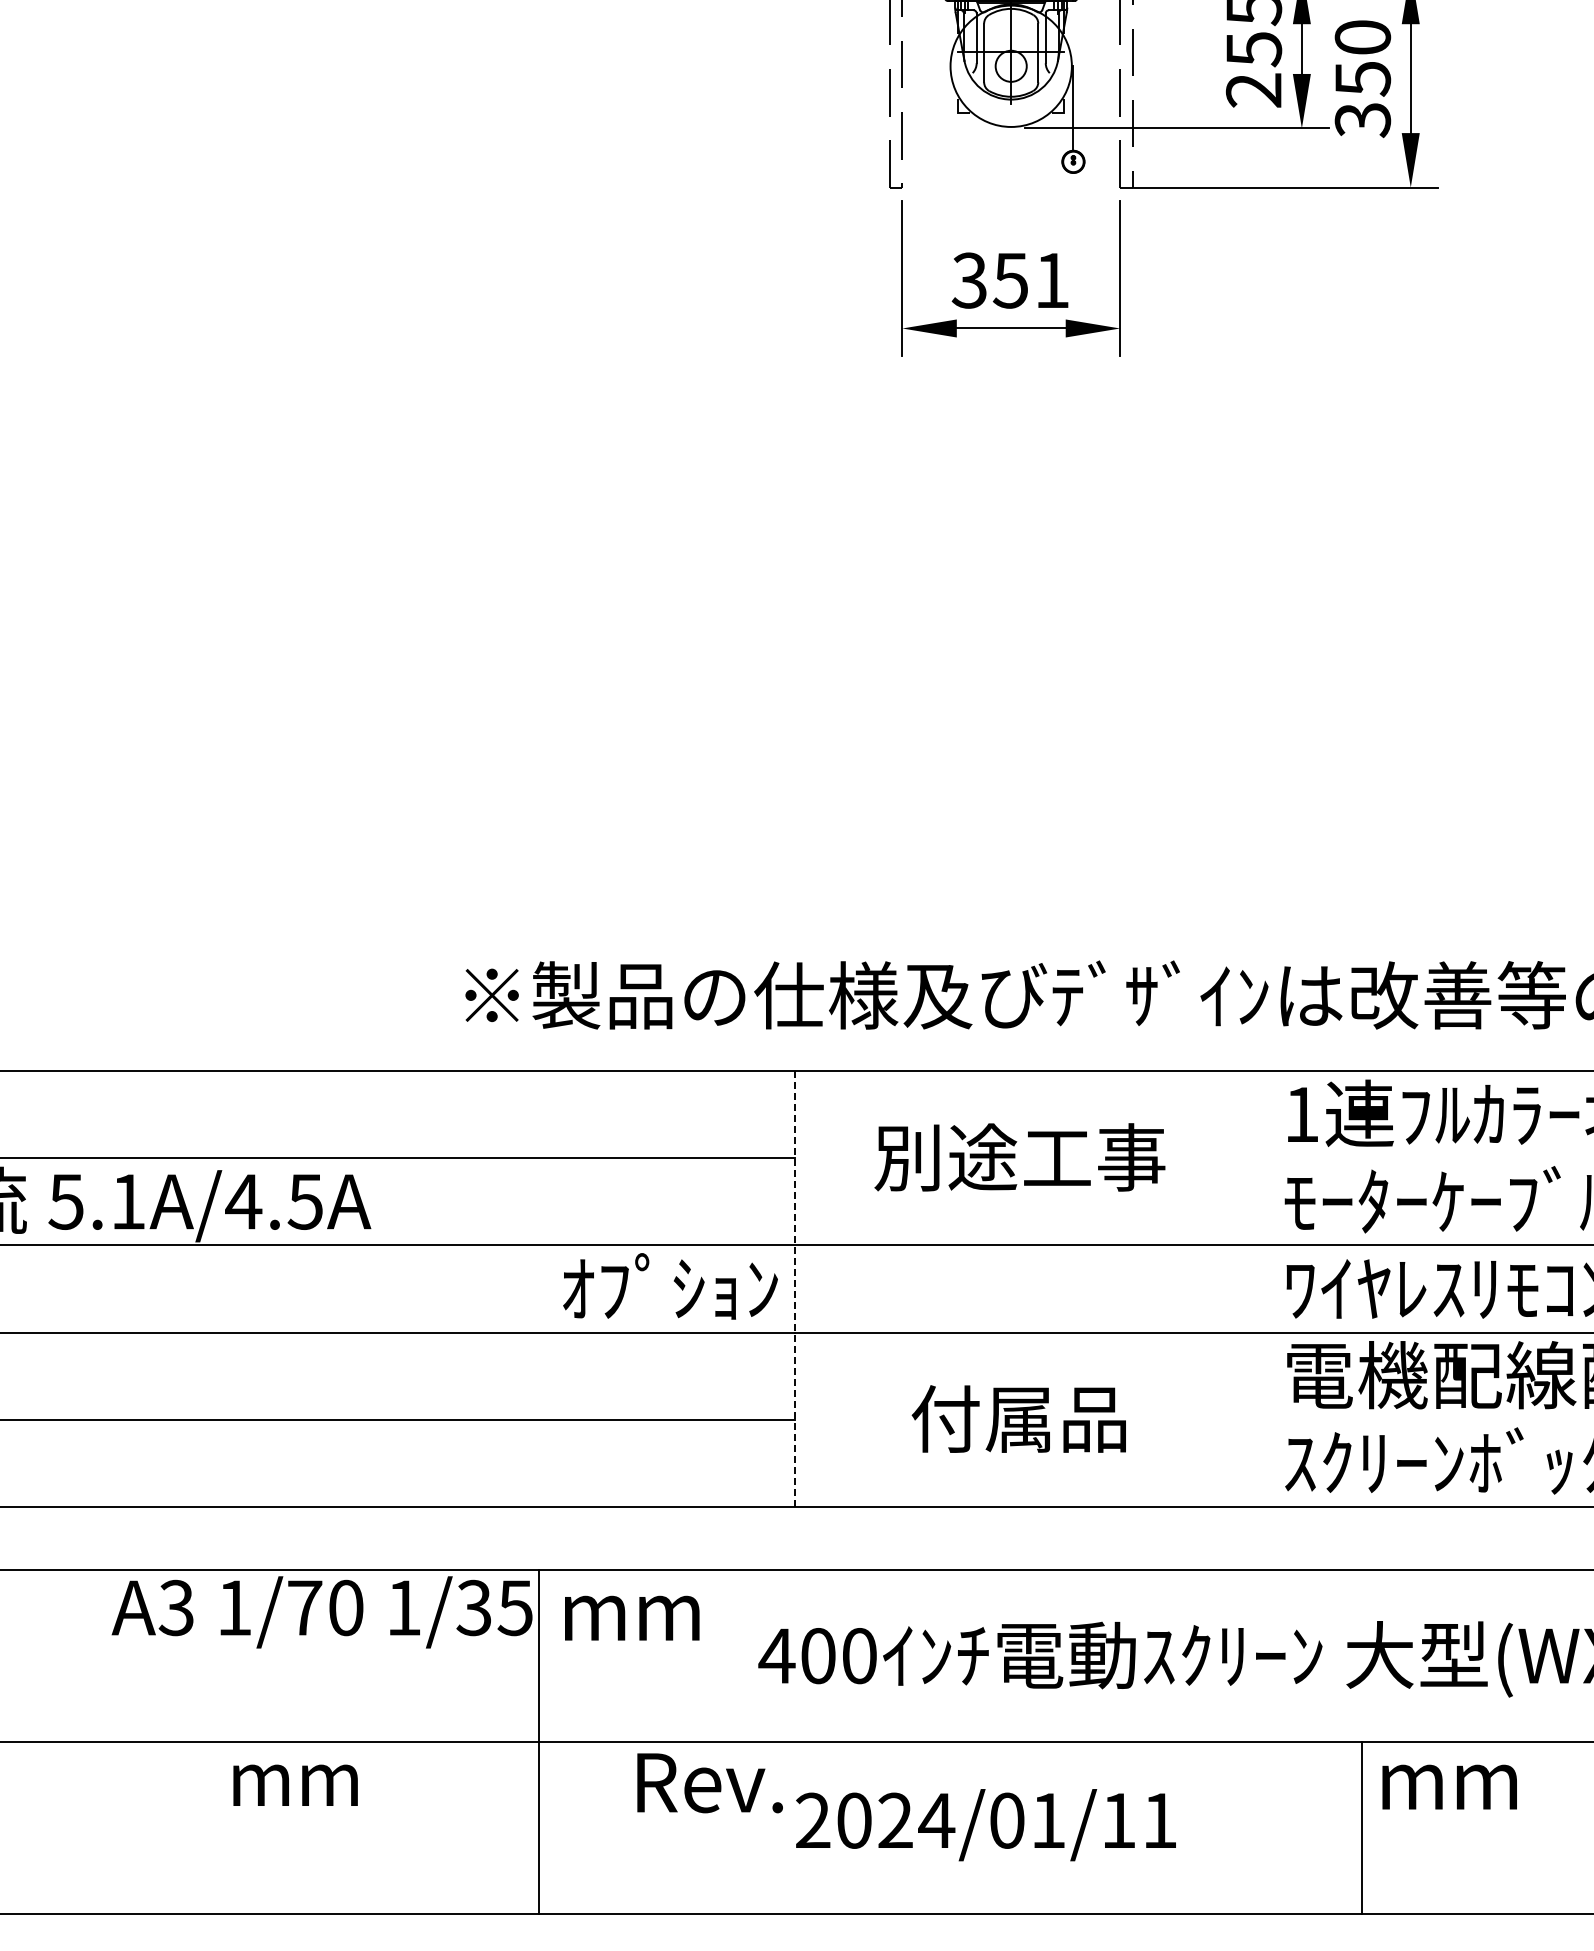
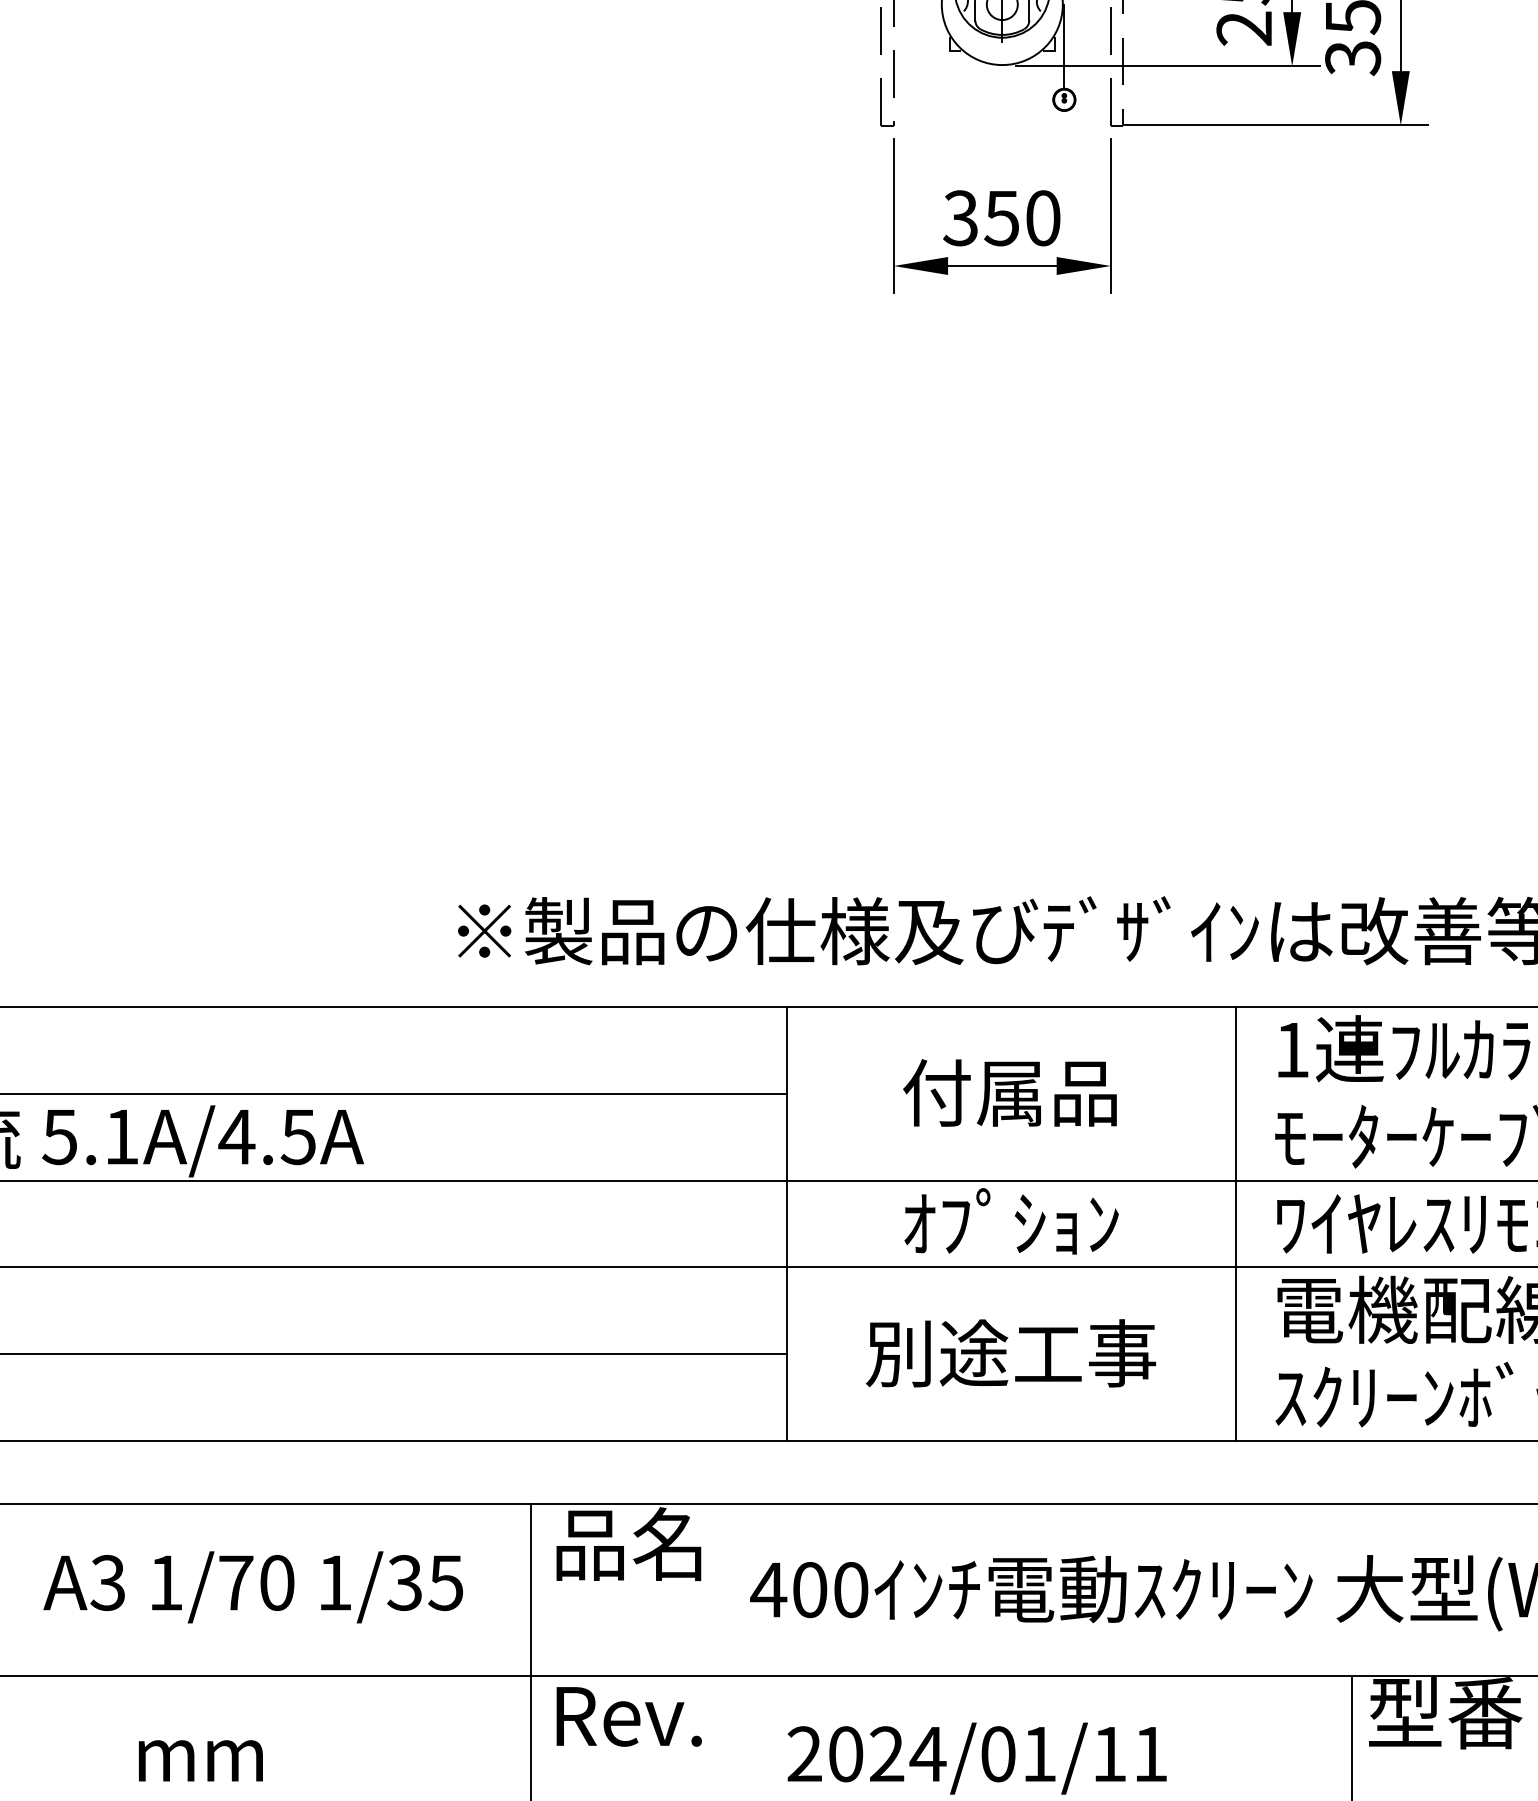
text: (1052, 280) -> (1043, 218), 351 -> 350
text: (1019, 1157) -> (1010, 1092), 別途工事 -> 付属品
text: (670, 1286) -> (1011, 1221), moved
line: (1245, 1288) -> (1235, 1223), added
line: (795, 1289) -> (787, 1224), dashed -> solid
text: (1019, 1418) -> (1010, 1353), 付属品 -> 別途工事
text: (636, 1610) -> (628, 1544), mm -> 品名
text: (321, 1612) -> (252, 1587), moved
text: (1455, 1779) -> (1445, 1713), mm -> 型番
text: (709, 1783) -> (628, 1717), moved
text: (295, 1784) -> (200, 1759), moved

